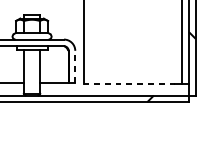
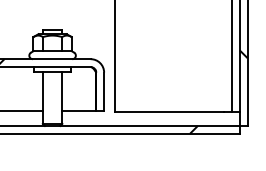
line: (75, 66) -> (104, 91), dashed -> solid
line: (129, 83) -> (168, 111), dashed -> solid

